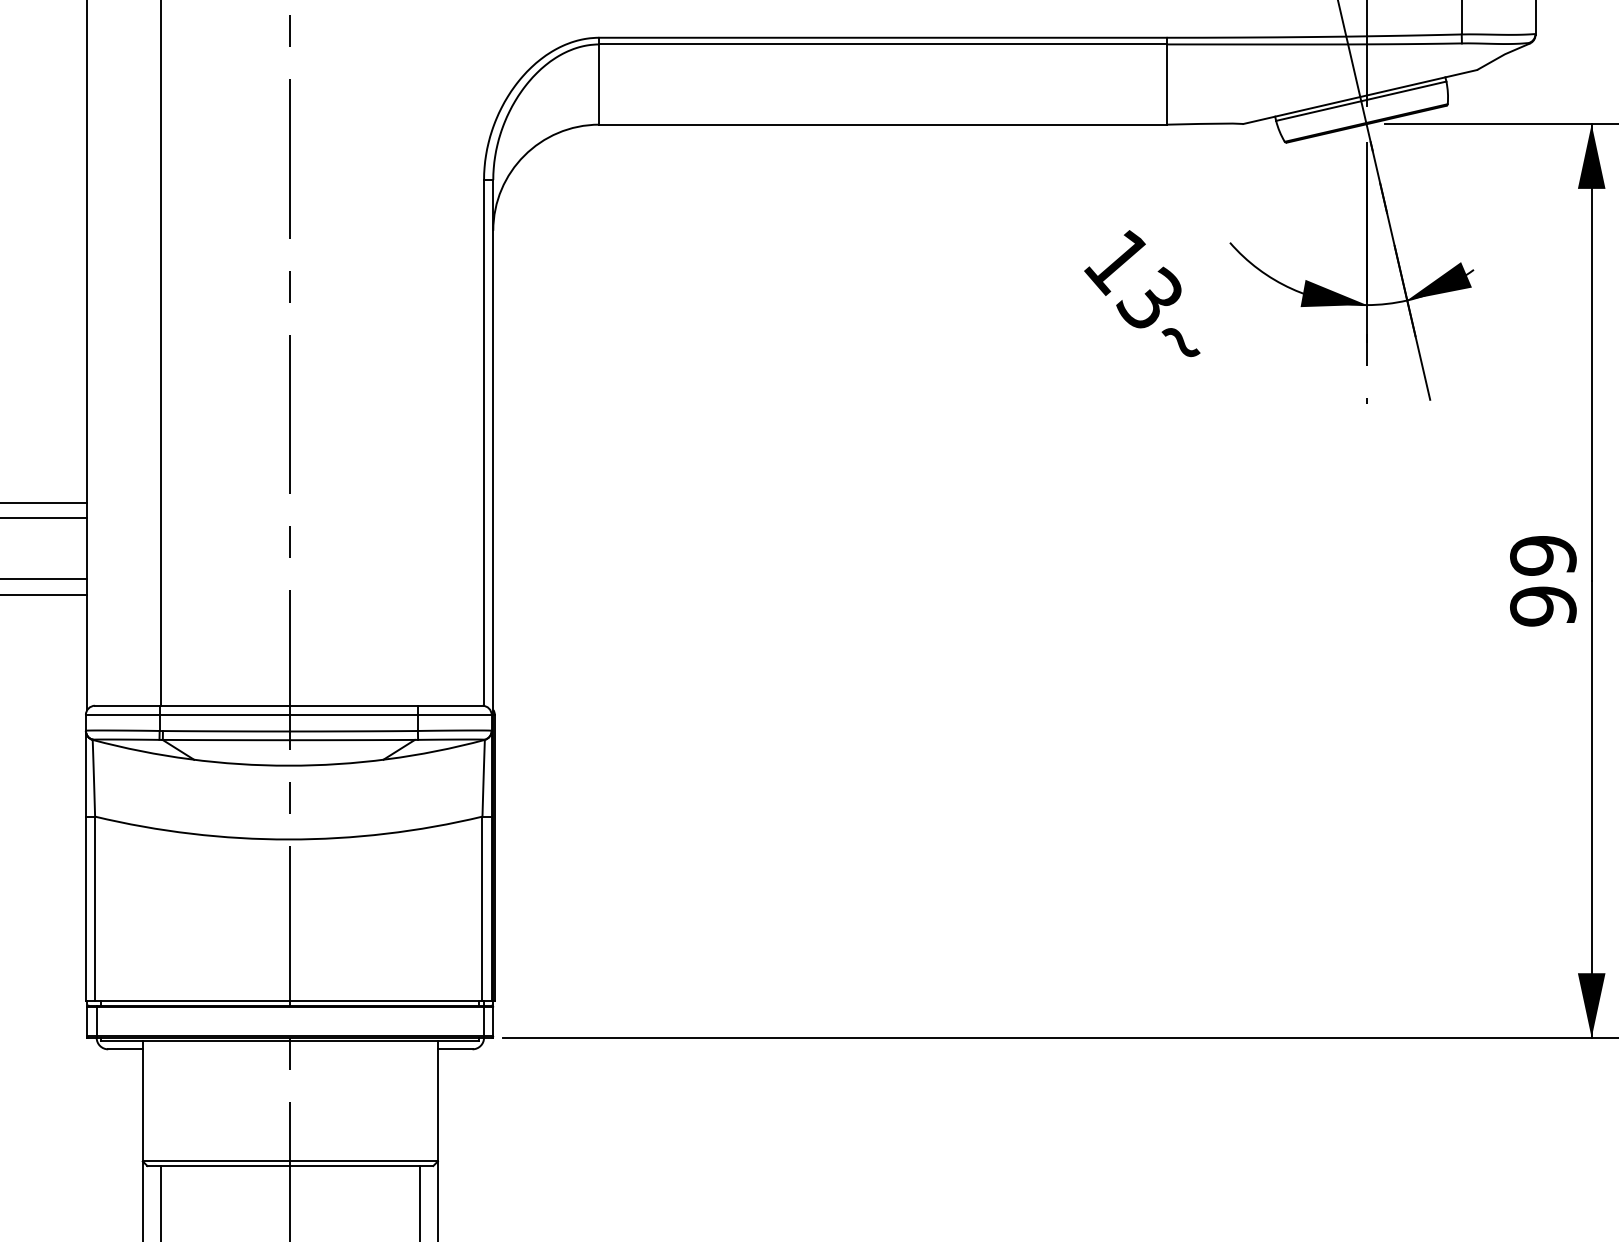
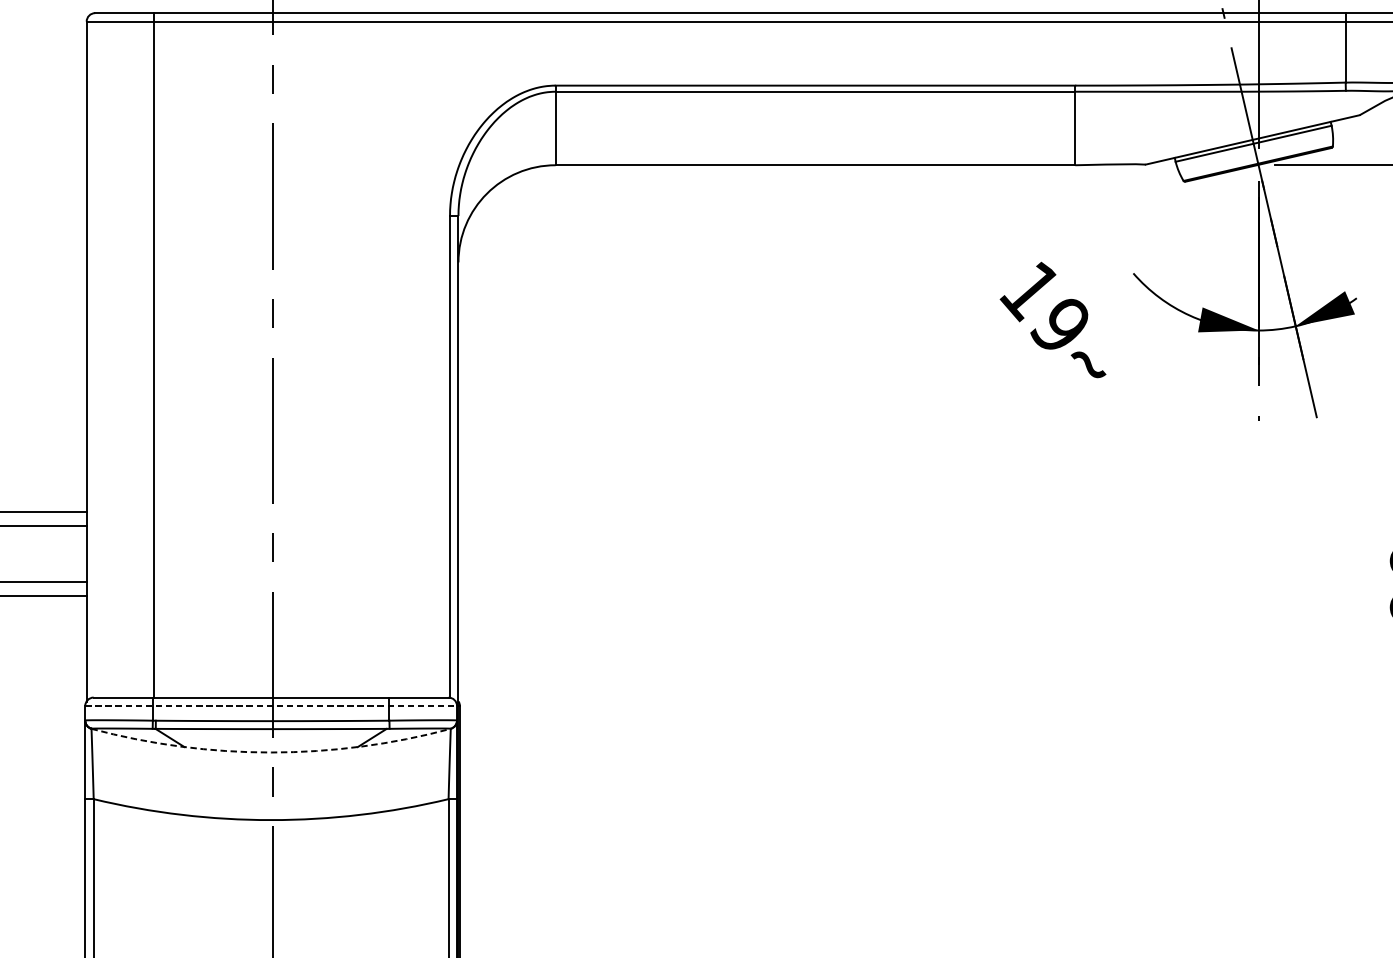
text: (1148, 297) -> (1058, 323), 13 -> 19
line: (288, 714) -> (270, 705), solid -> dashed
arc: (288, 765) -> (270, 752), solid -> dashed

